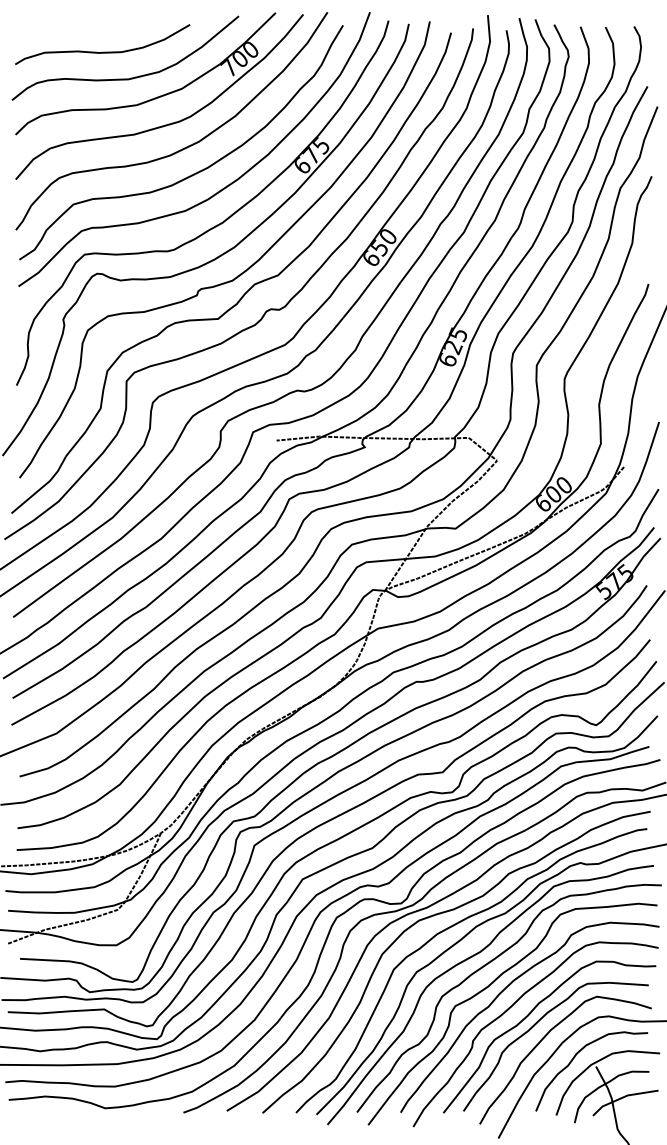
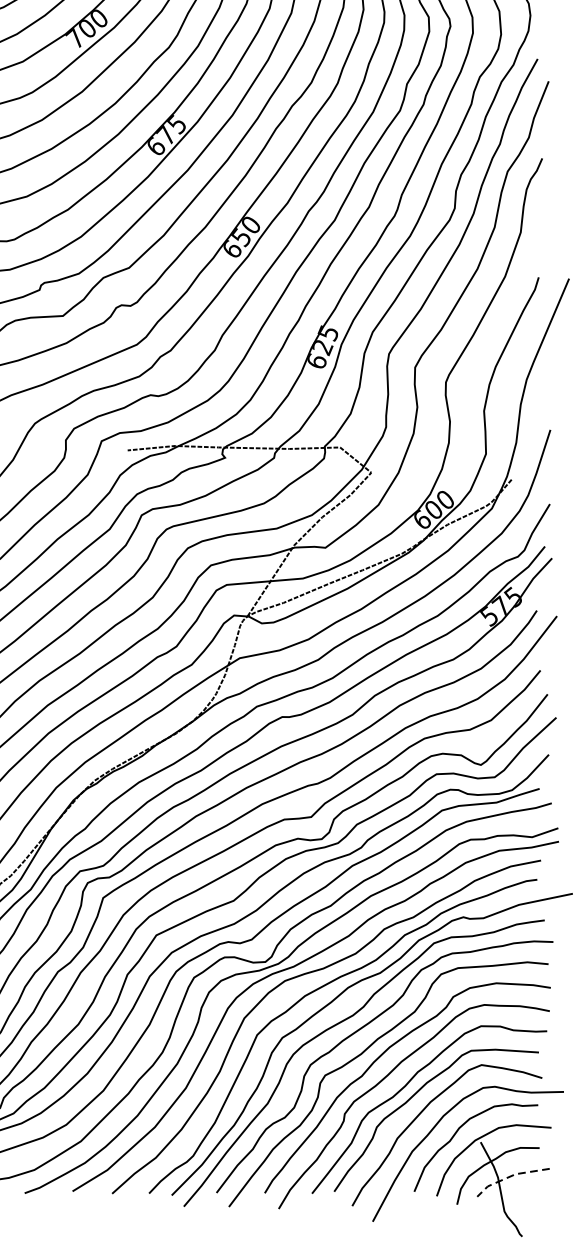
line: (623, 1097) -> (511, 1176), solid -> dashed

